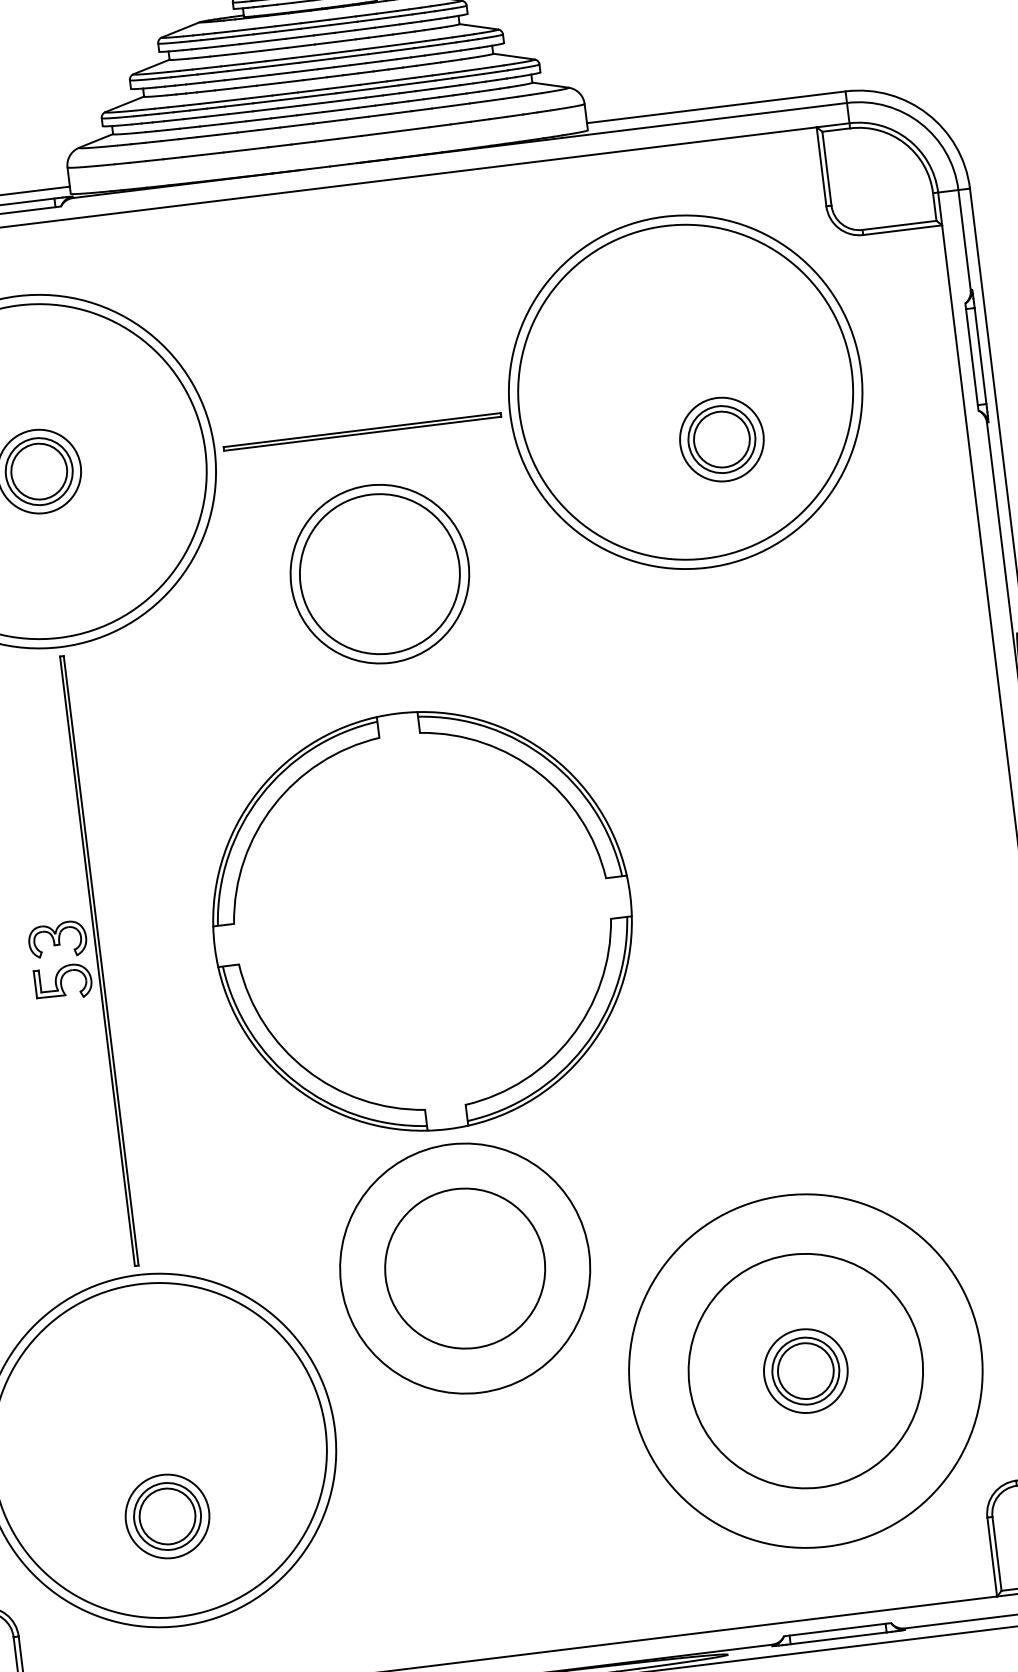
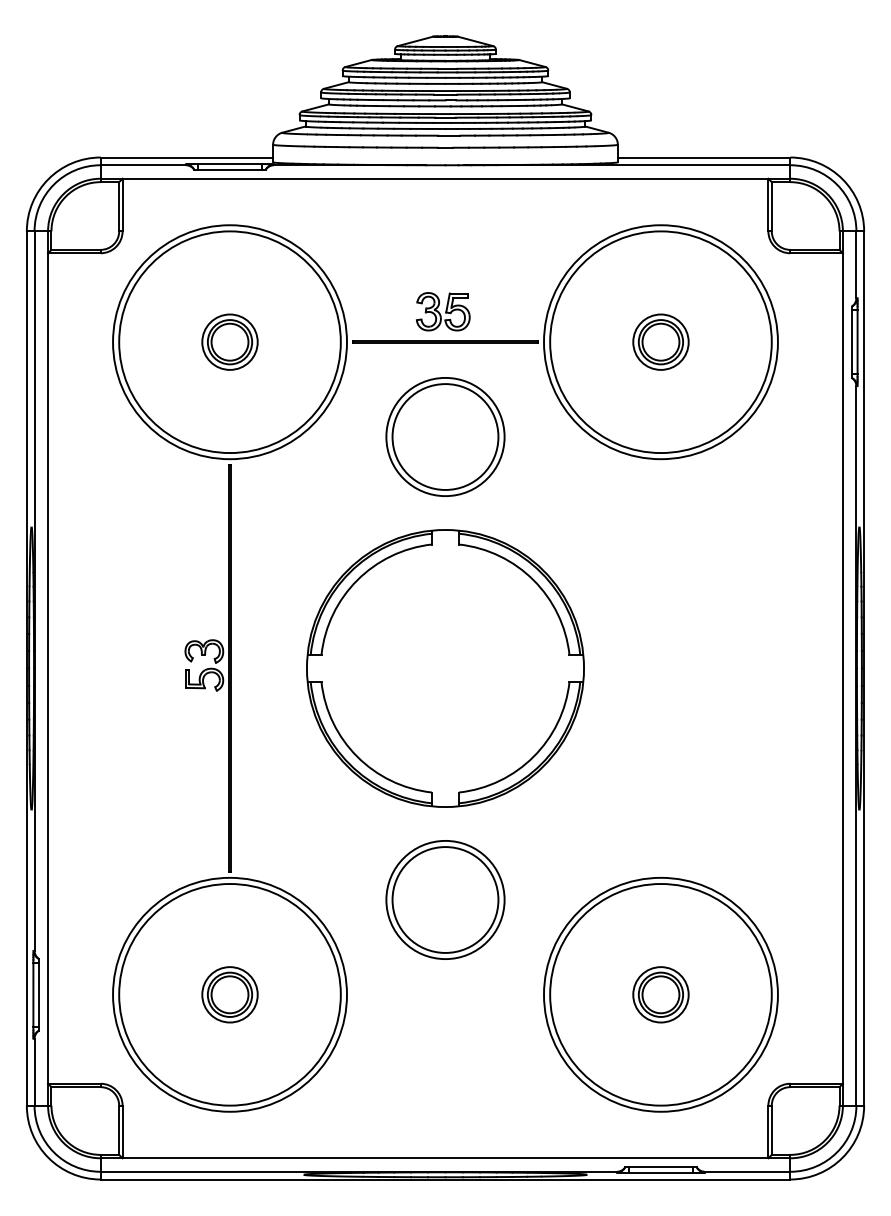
part: (353, 386) -> (443, 311), added
part: (721, 438) -> (660, 341), moved
circle: (465, 1267) -> (445, 899), size x0.71
circle: (805, 1370) -> (660, 994), size x1.43
part: (166, 1516) -> (229, 994), moved

